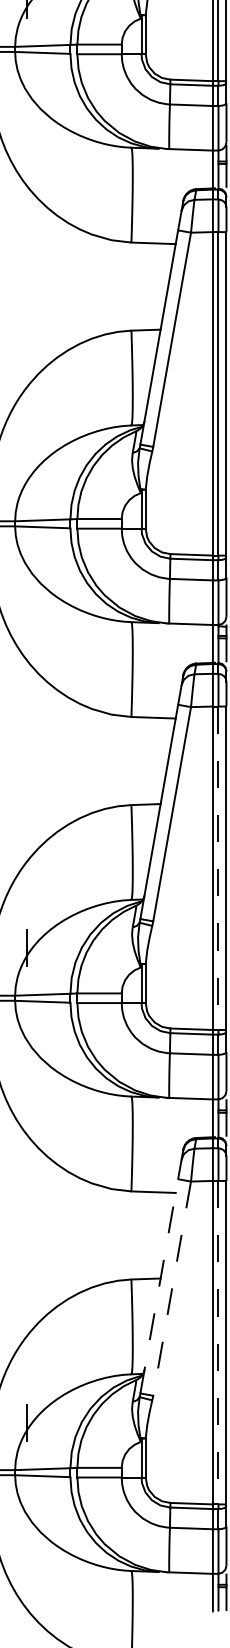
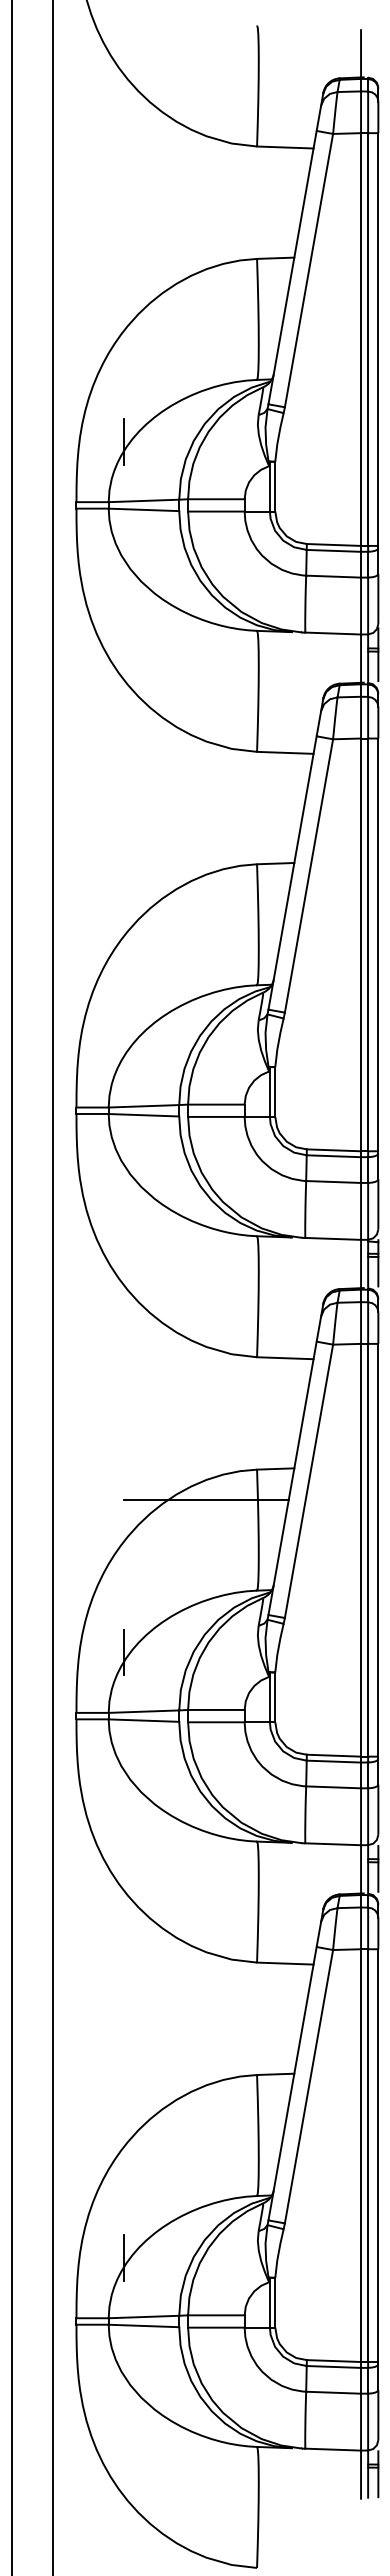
line: (91, 828) -> (206, 1499), added
line: (218, 868) -> (368, 1550), dashed -> solid
line: (159, 1286) -> (292, 2083), dashed -> solid
line: (172, 1288) -> (309, 2086), dashed -> solid
line: (218, 1343) -> (368, 2156), dashed -> solid

